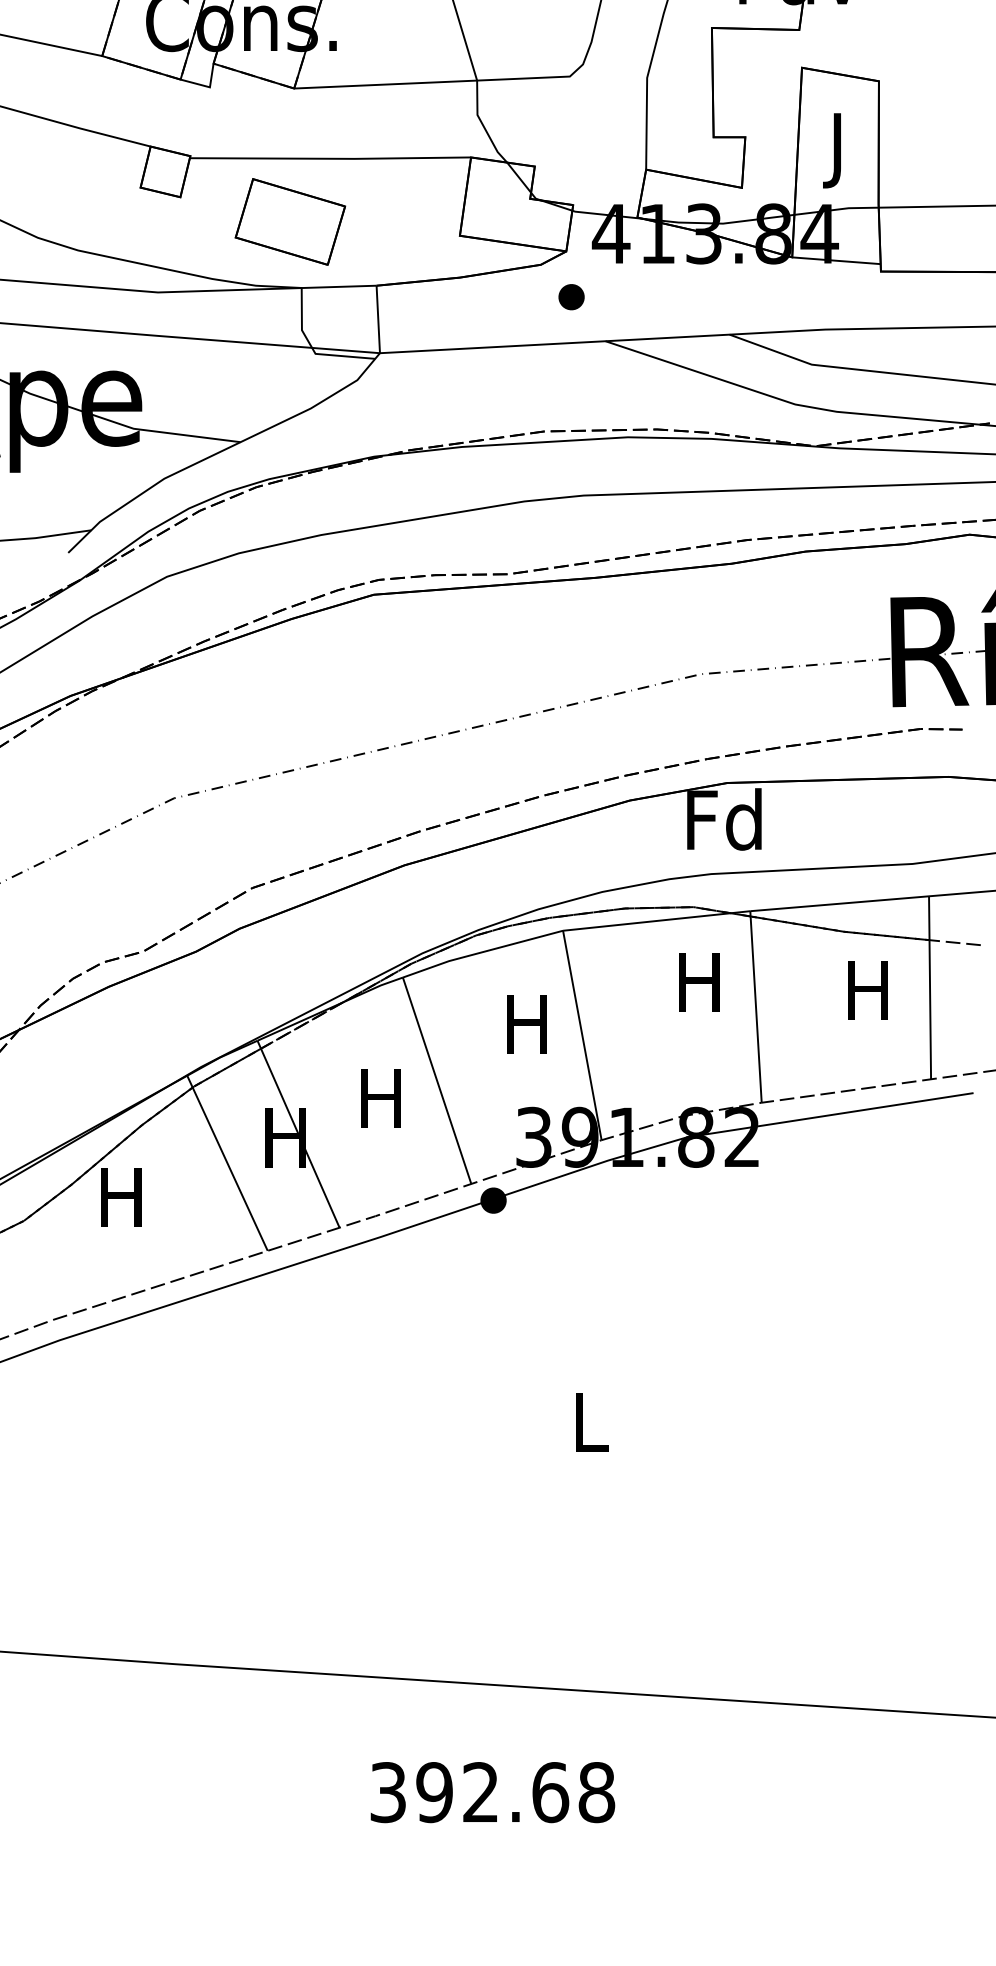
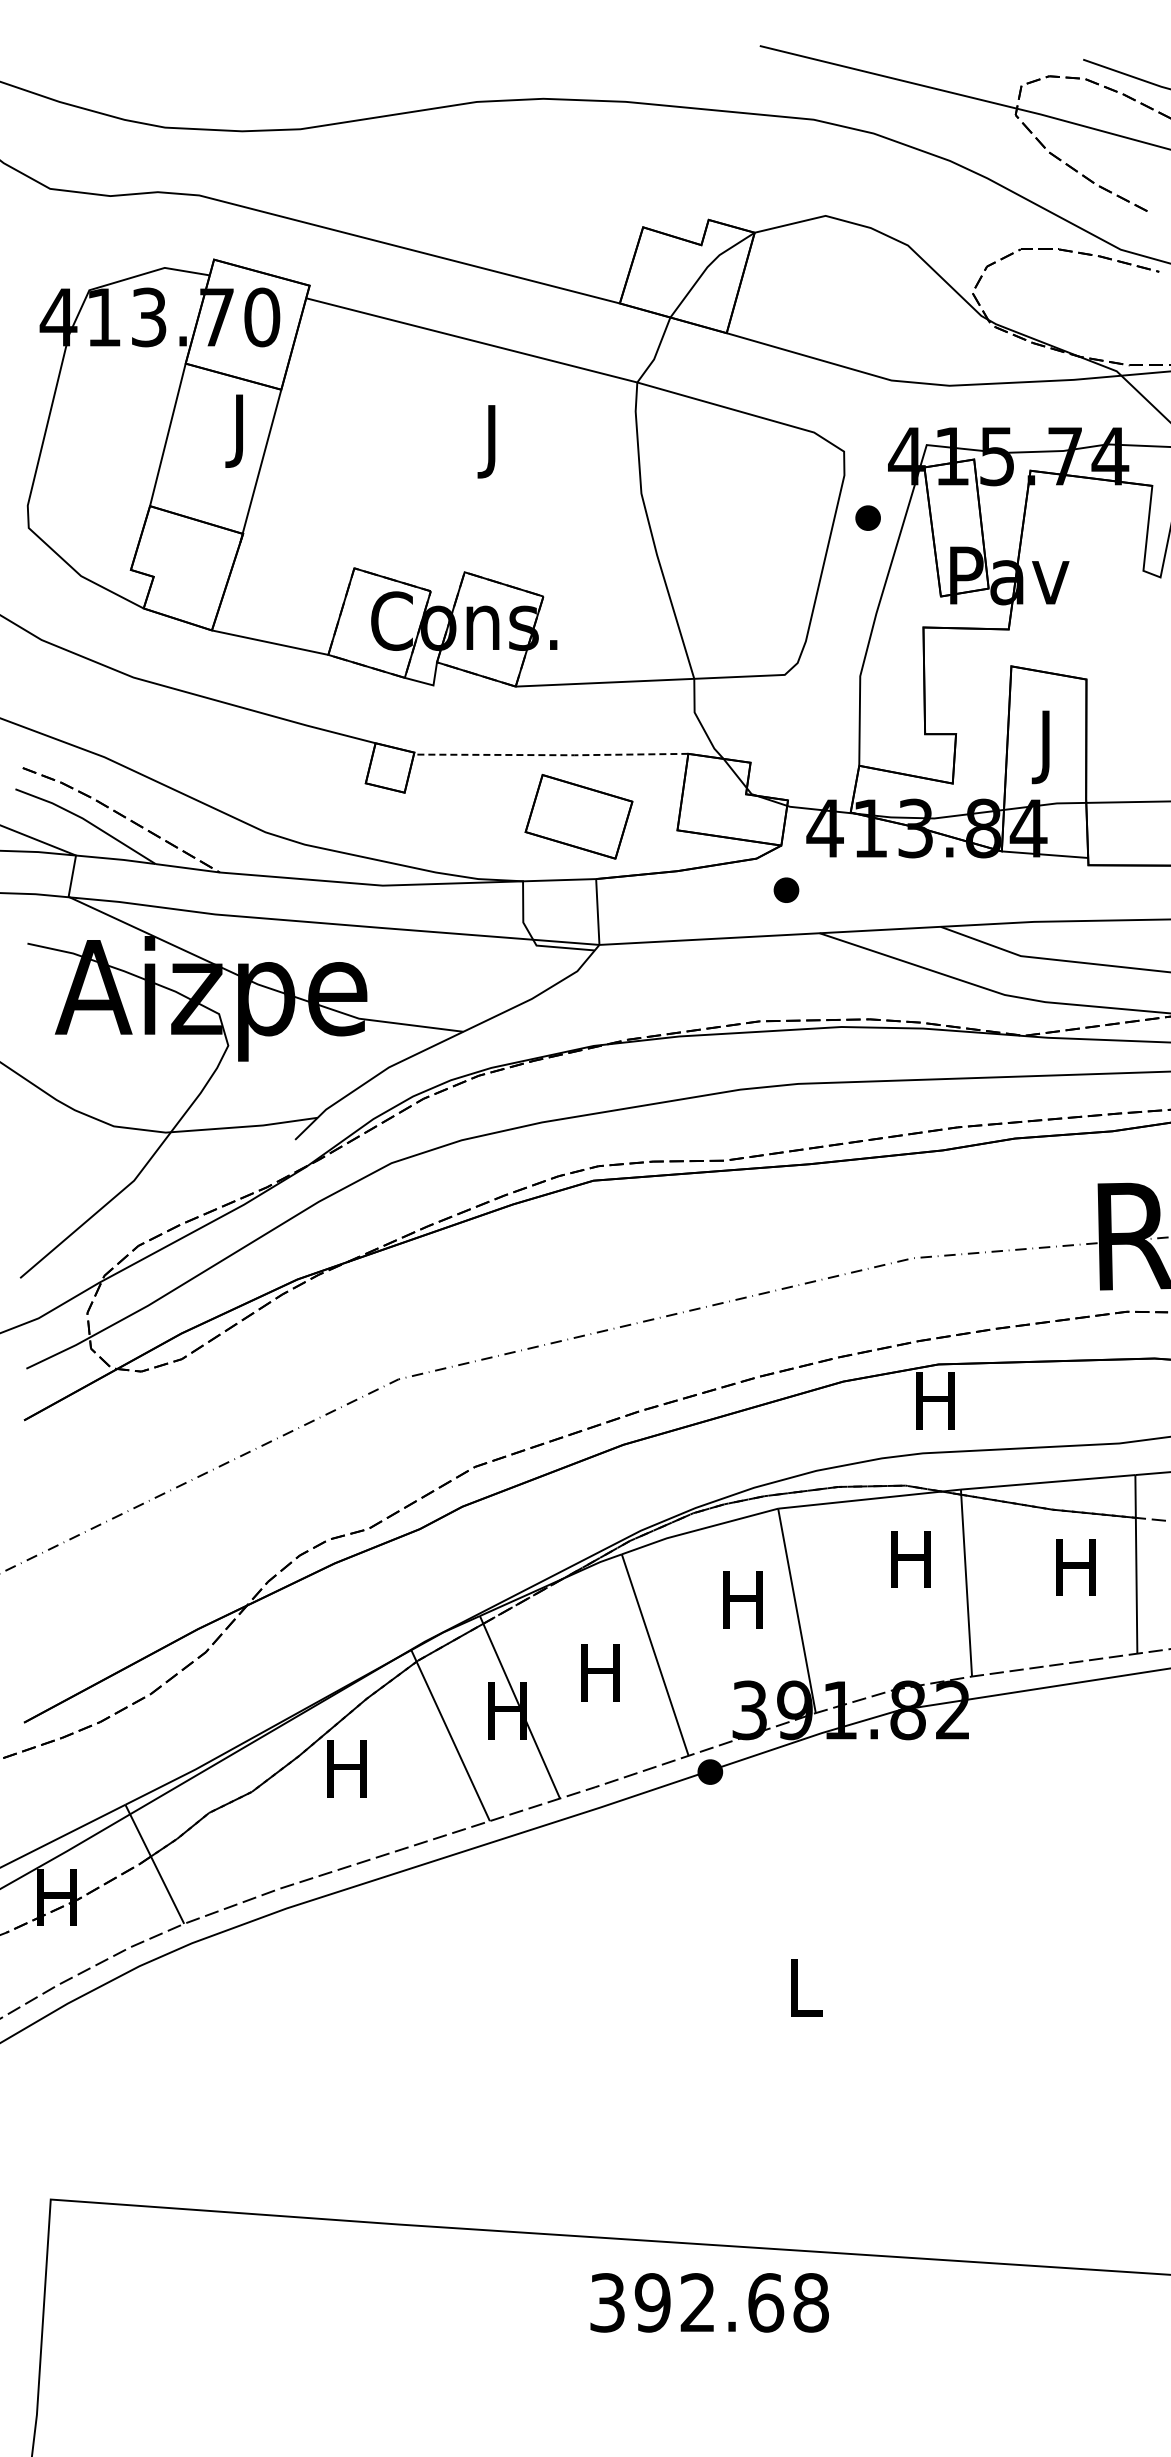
line: (330, 159) -> (551, 755), solid -> dashed
part: (289, 221) -> (578, 816), moved
text: (724, 818) -> (935, 1399), Fd -> H
text: (492, 1792) -> (709, 2302), moved

